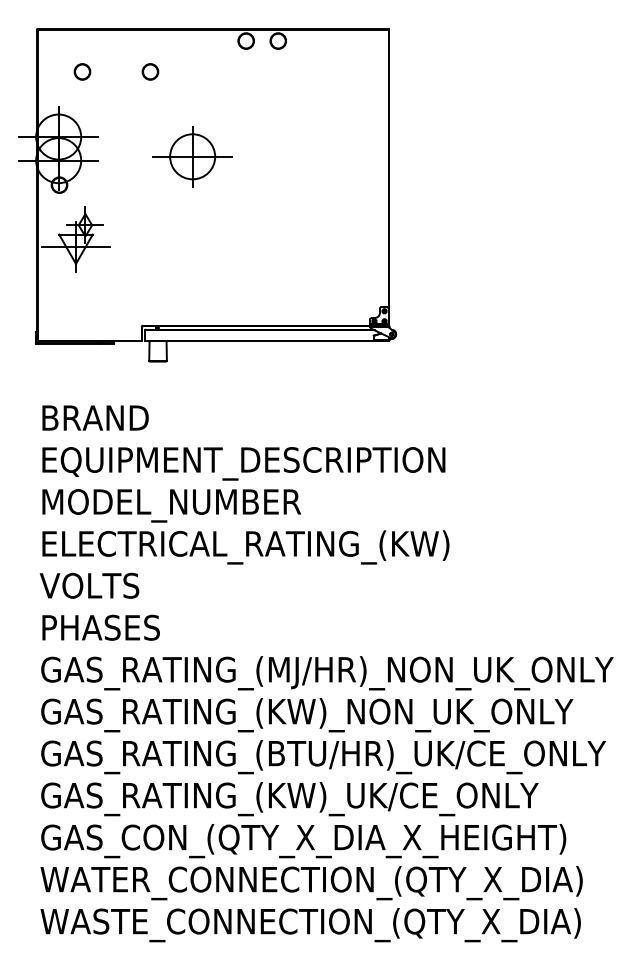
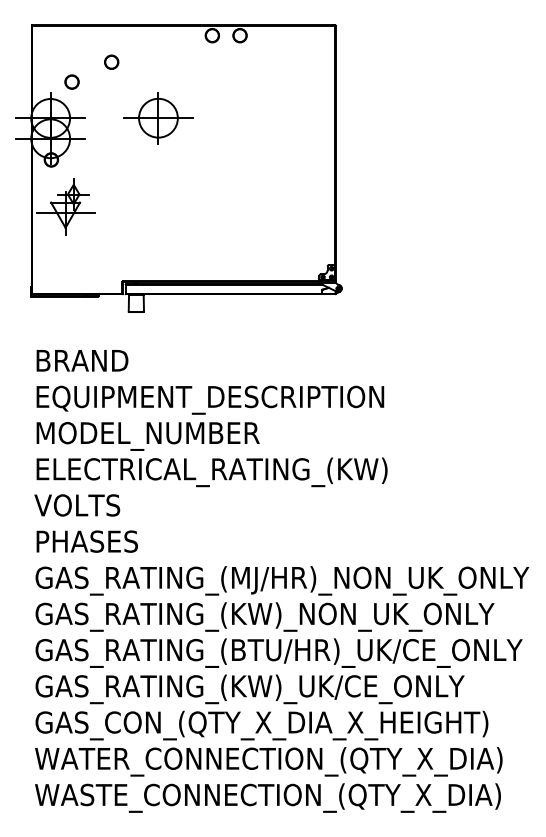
part: (82, 71) -> (72, 81), moved
part: (150, 71) -> (111, 61), moved
part: (192, 156) -> (158, 117), moved

